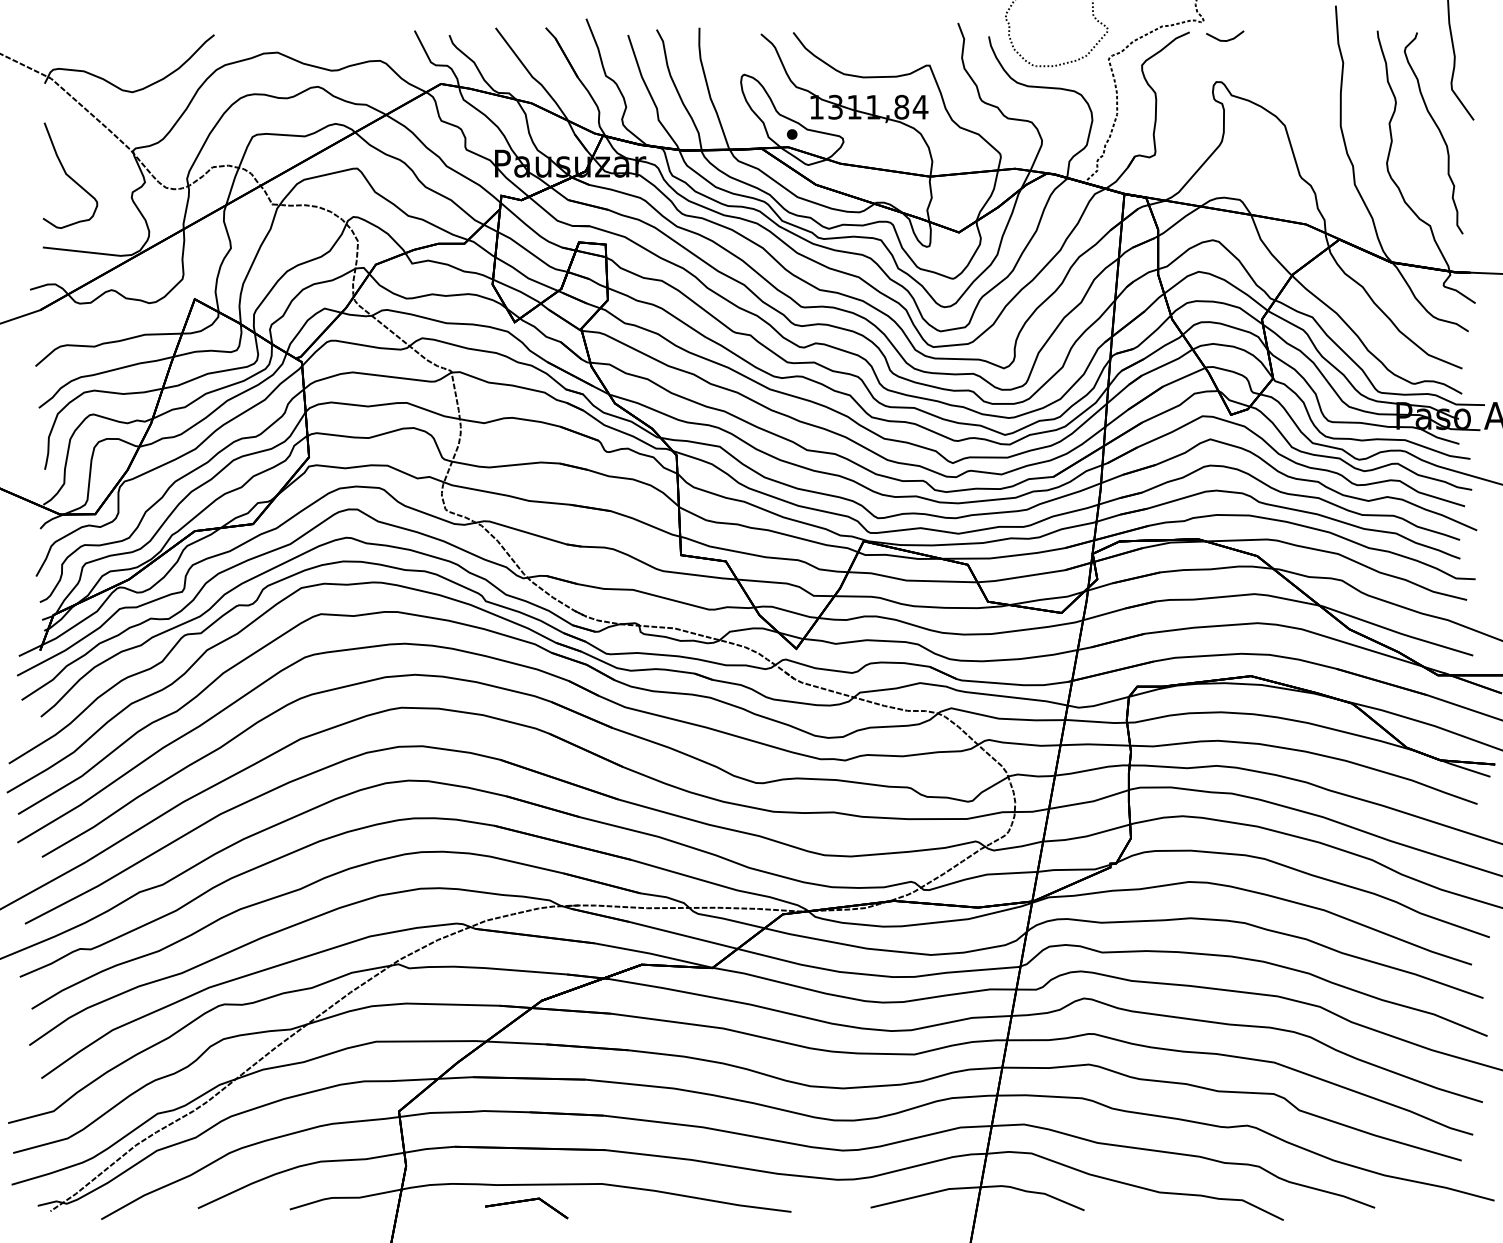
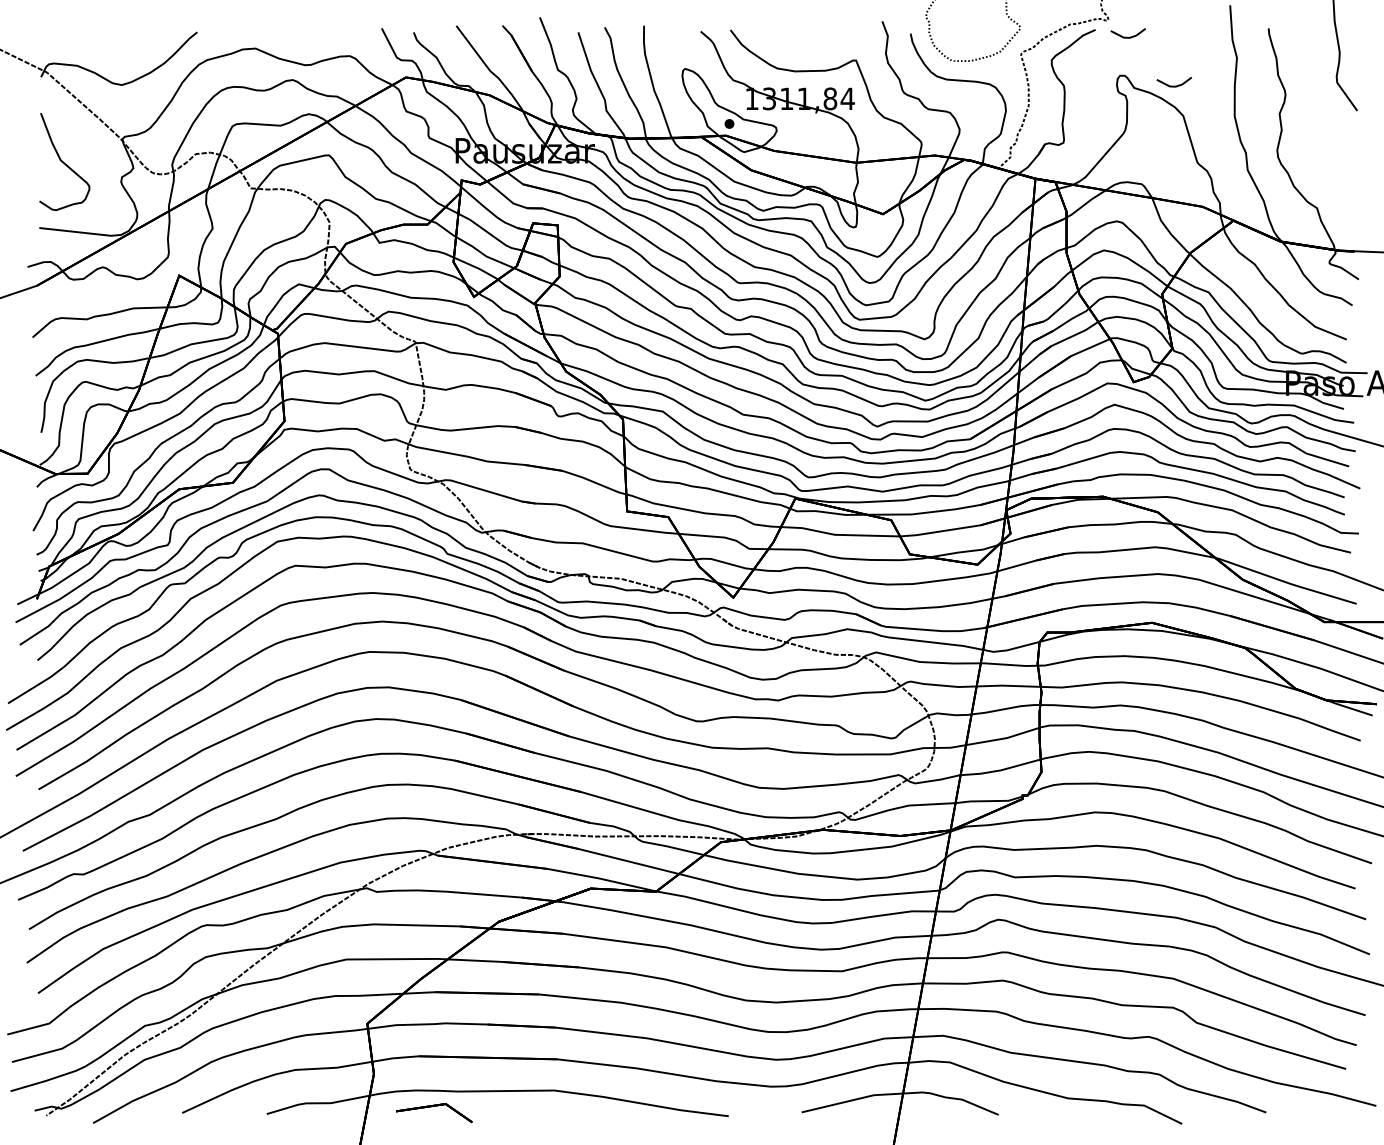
line: (1277, 92) -> (1176, 85), added
curve: (1438, 130) -> (1324, 120), removed
part: (526, 1201) -> (434, 1106), moved

